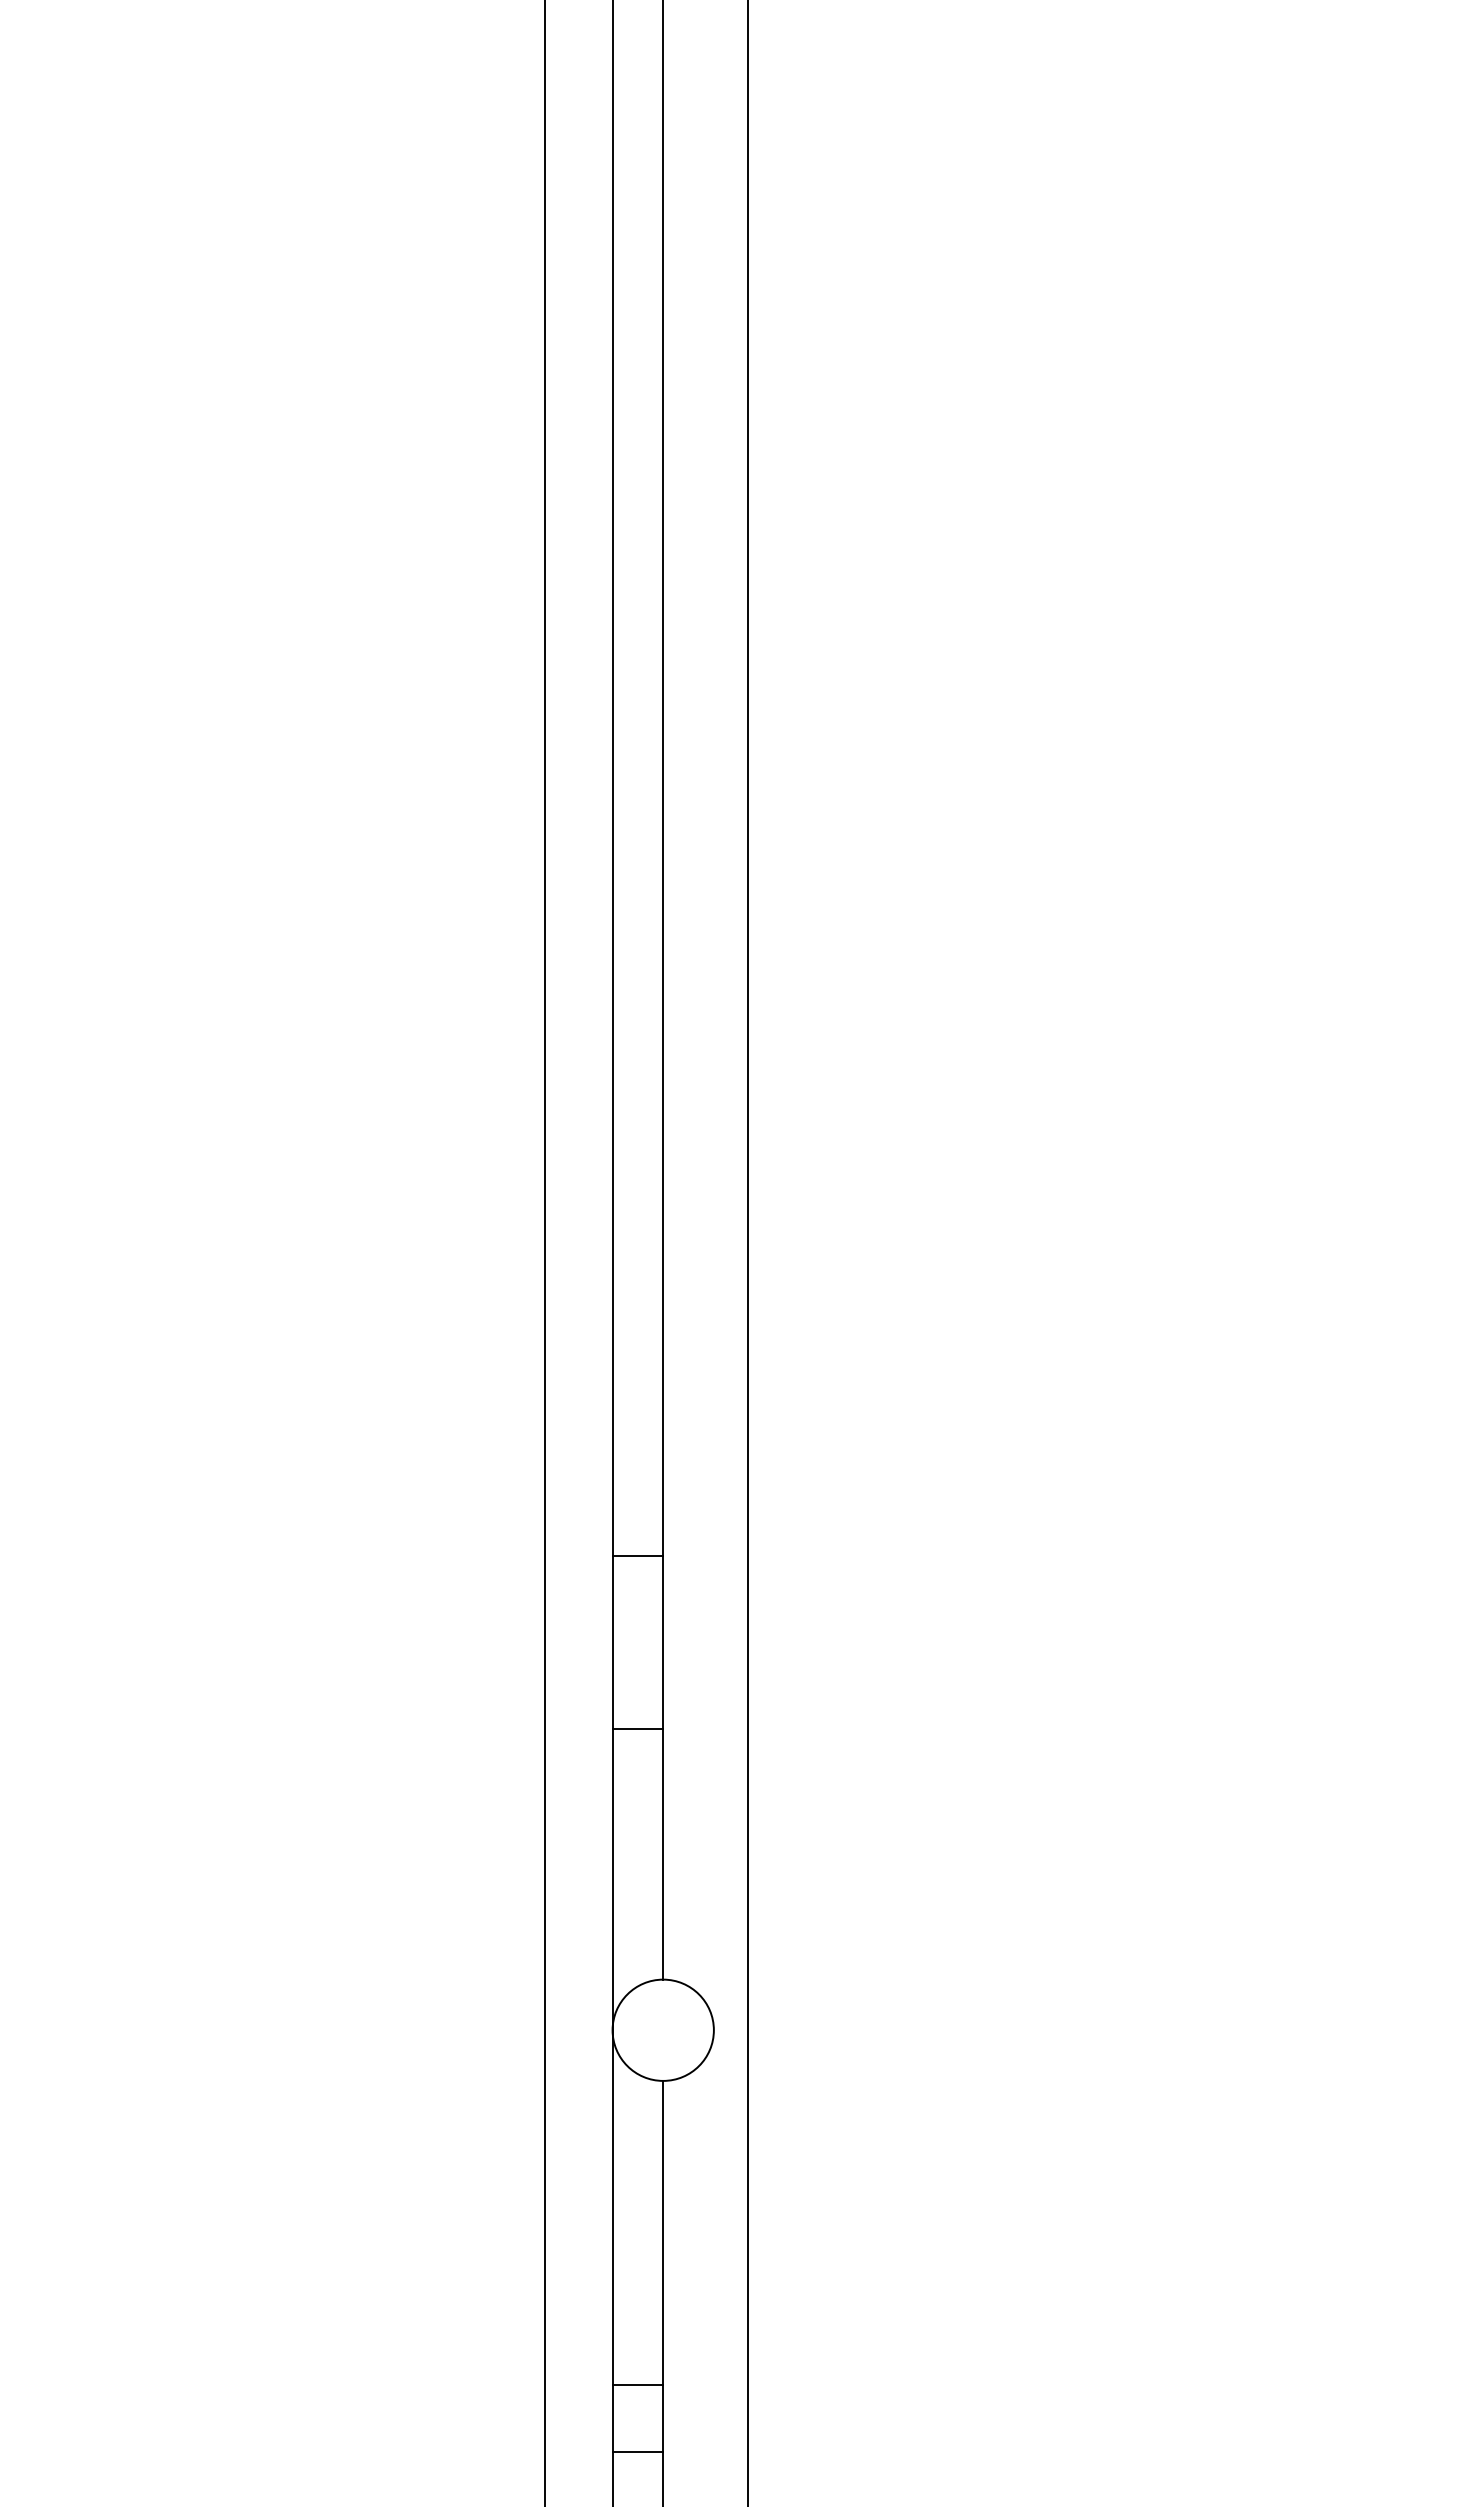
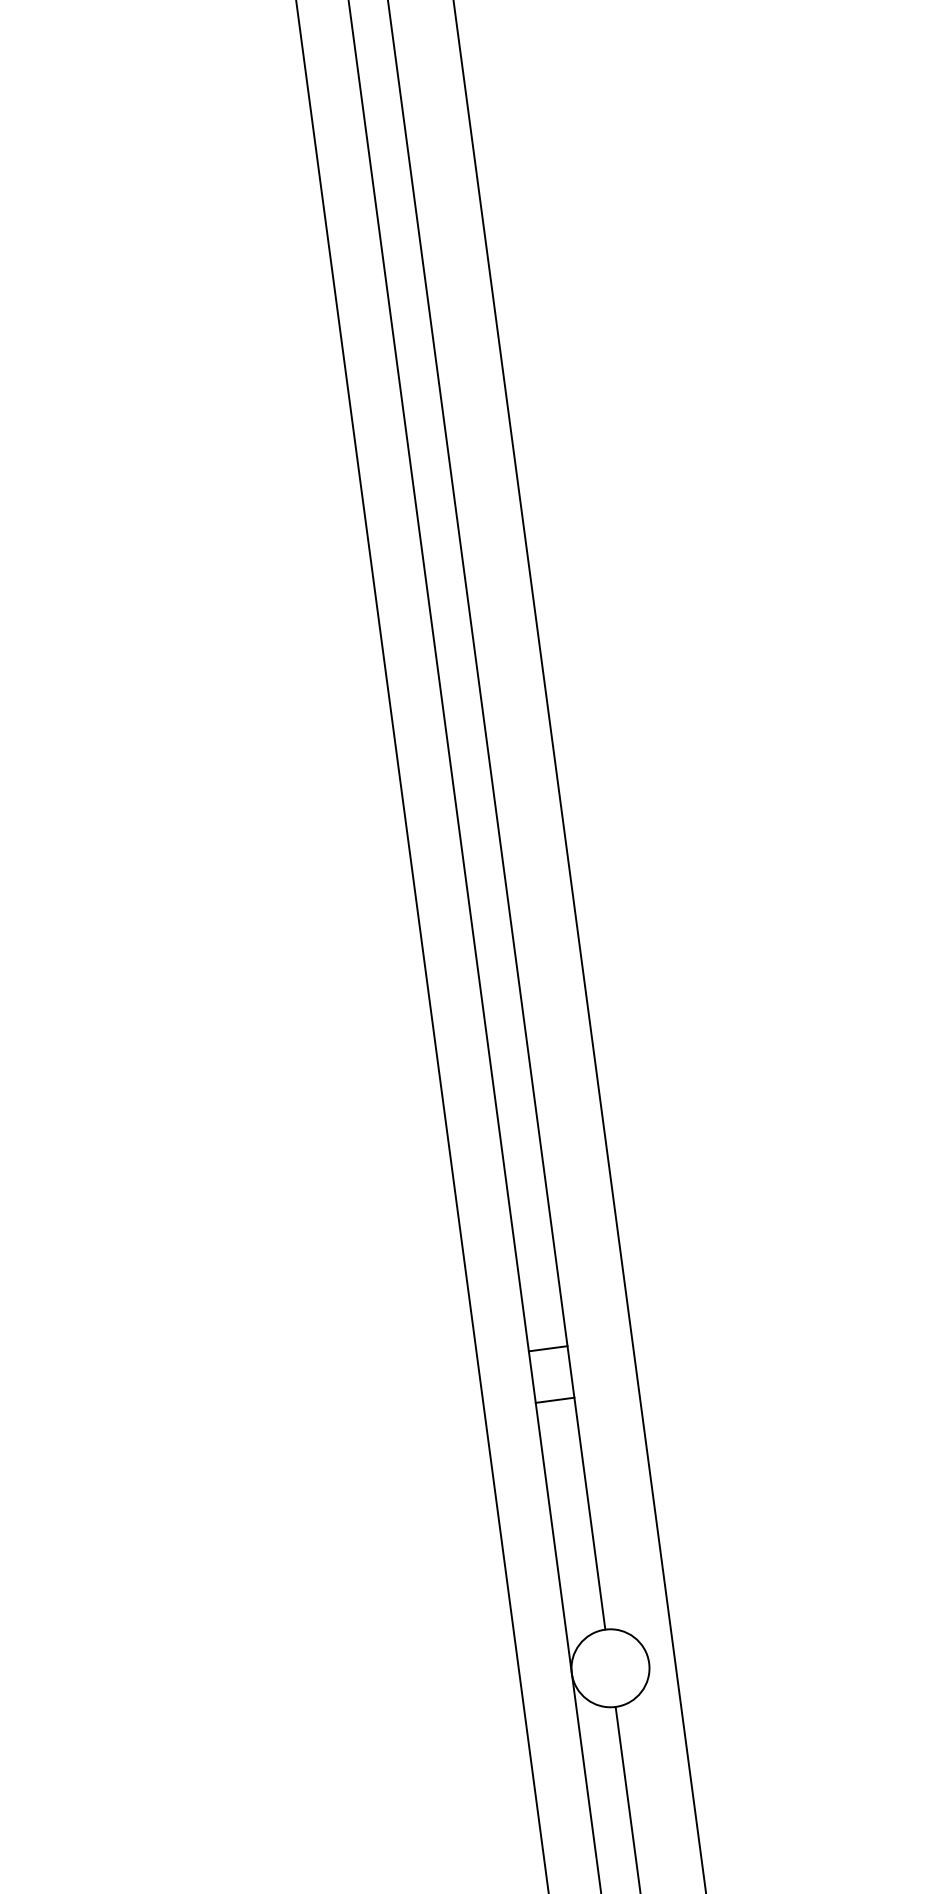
line: (637, 1556) -> (547, 1349), moved
line: (637, 1728) -> (554, 1400), moved

